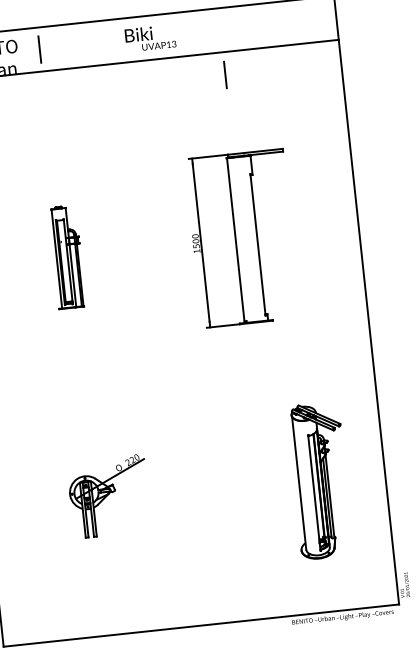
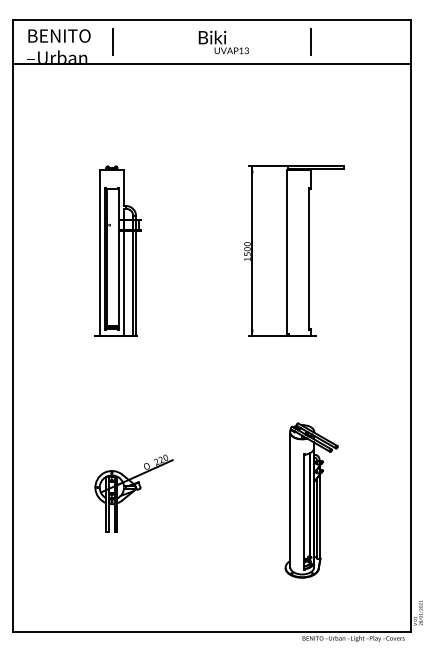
line: (224, 74) -> (310, 41), moved
part: (66, 256) -> (117, 250), size x1.67
part: (320, 480) -> (311, 500), moved

